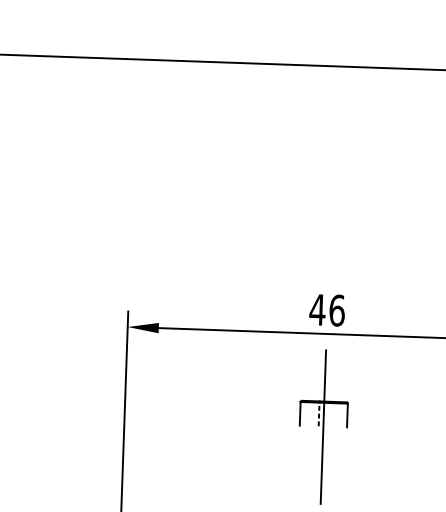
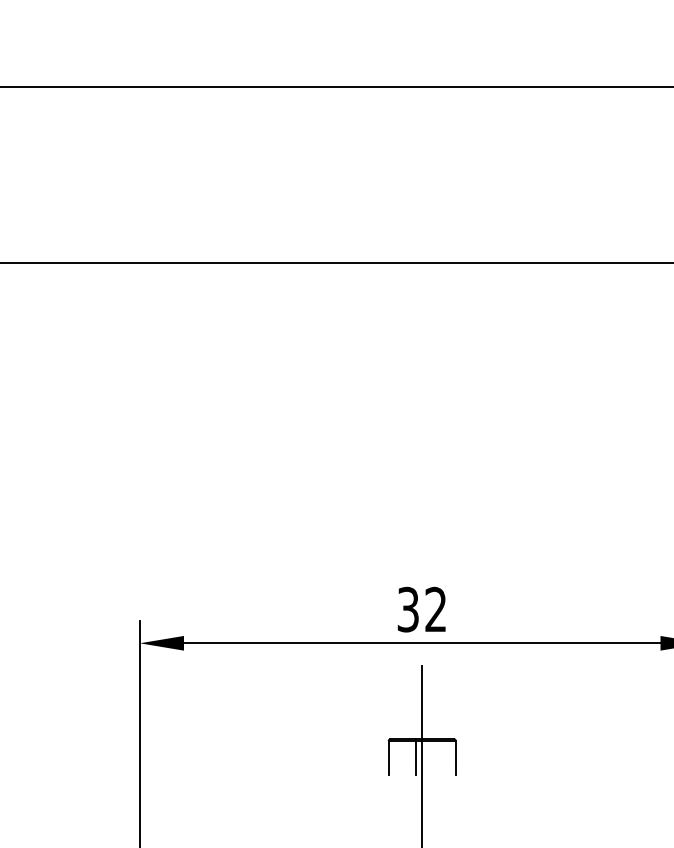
text: (326, 310) -> (421, 609), 46 -> 32
line: (319, 414) -> (415, 757), dashed -> solid

